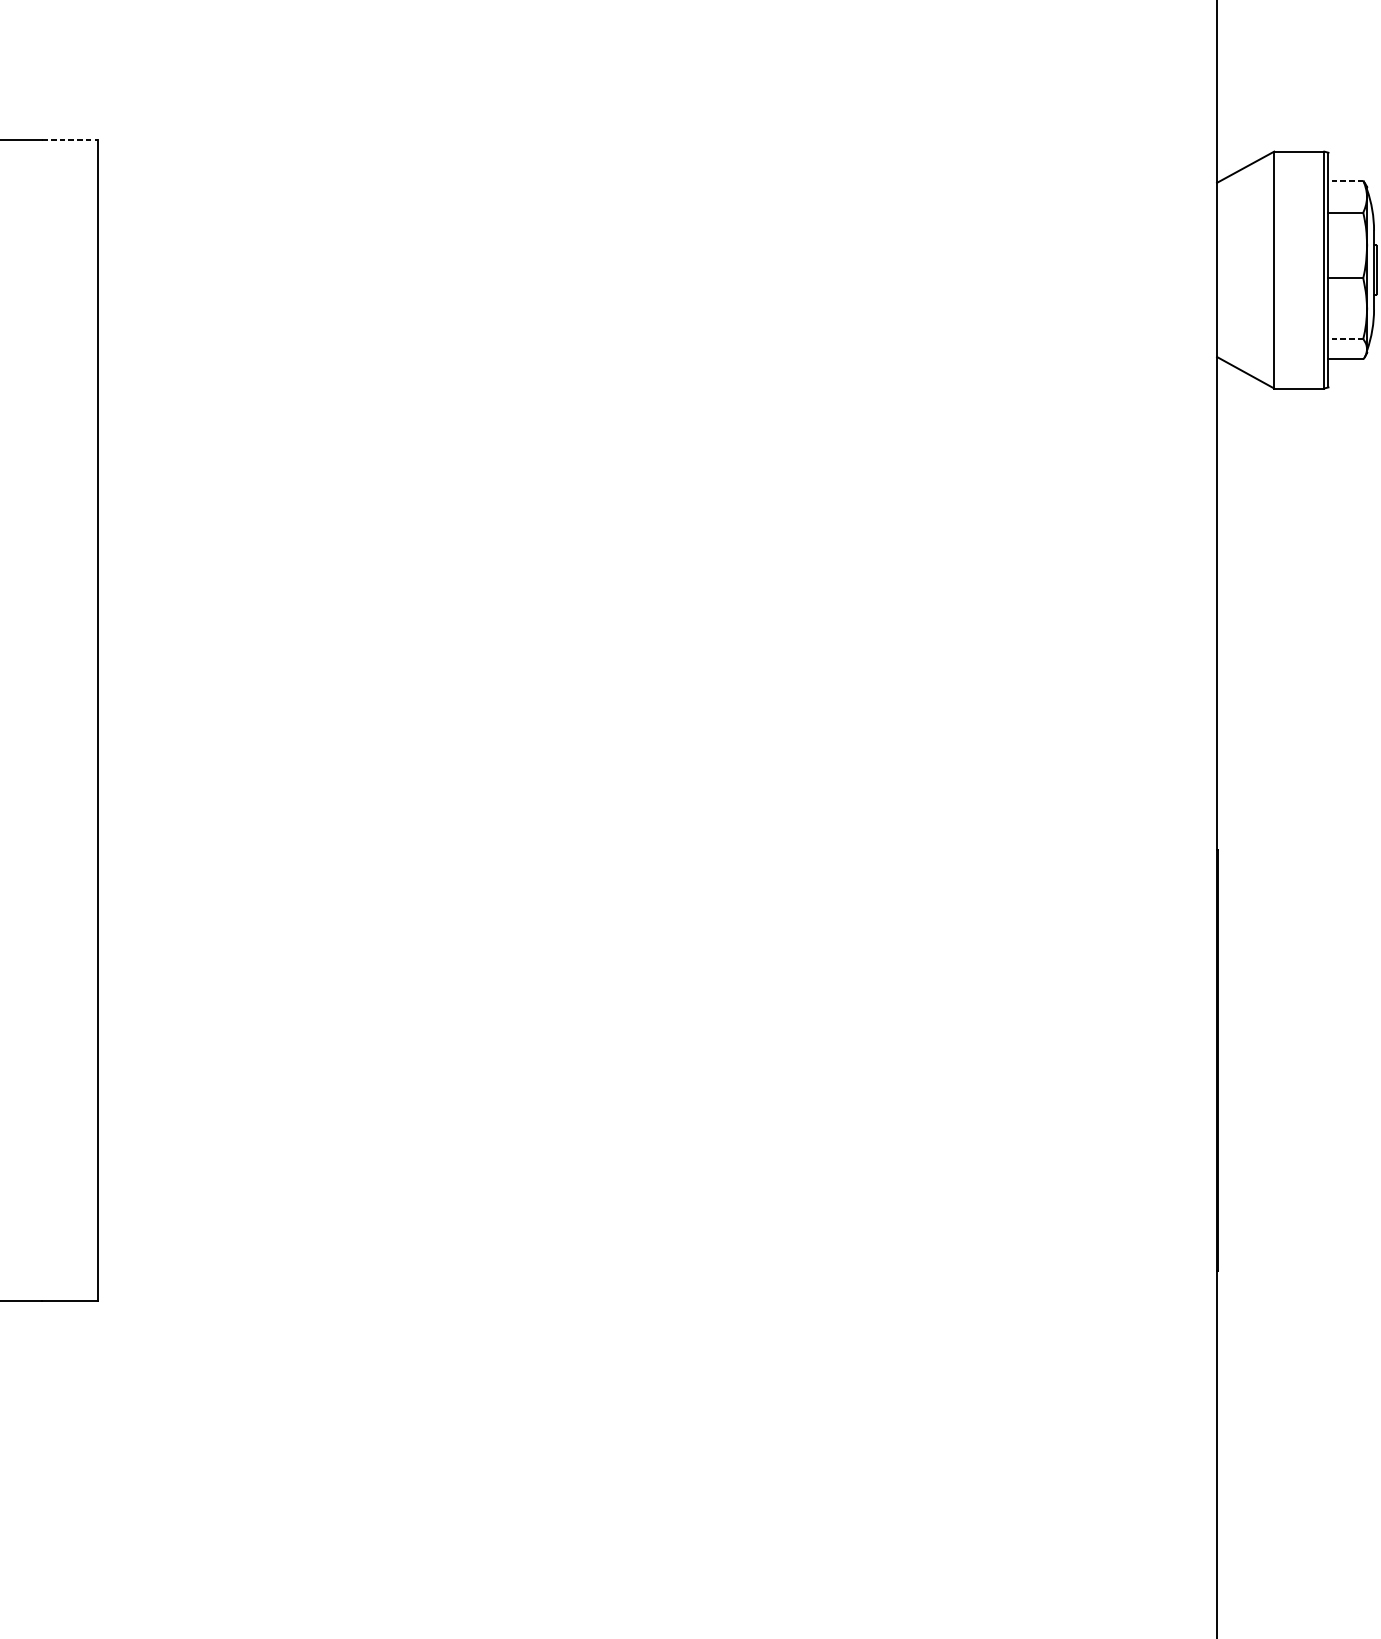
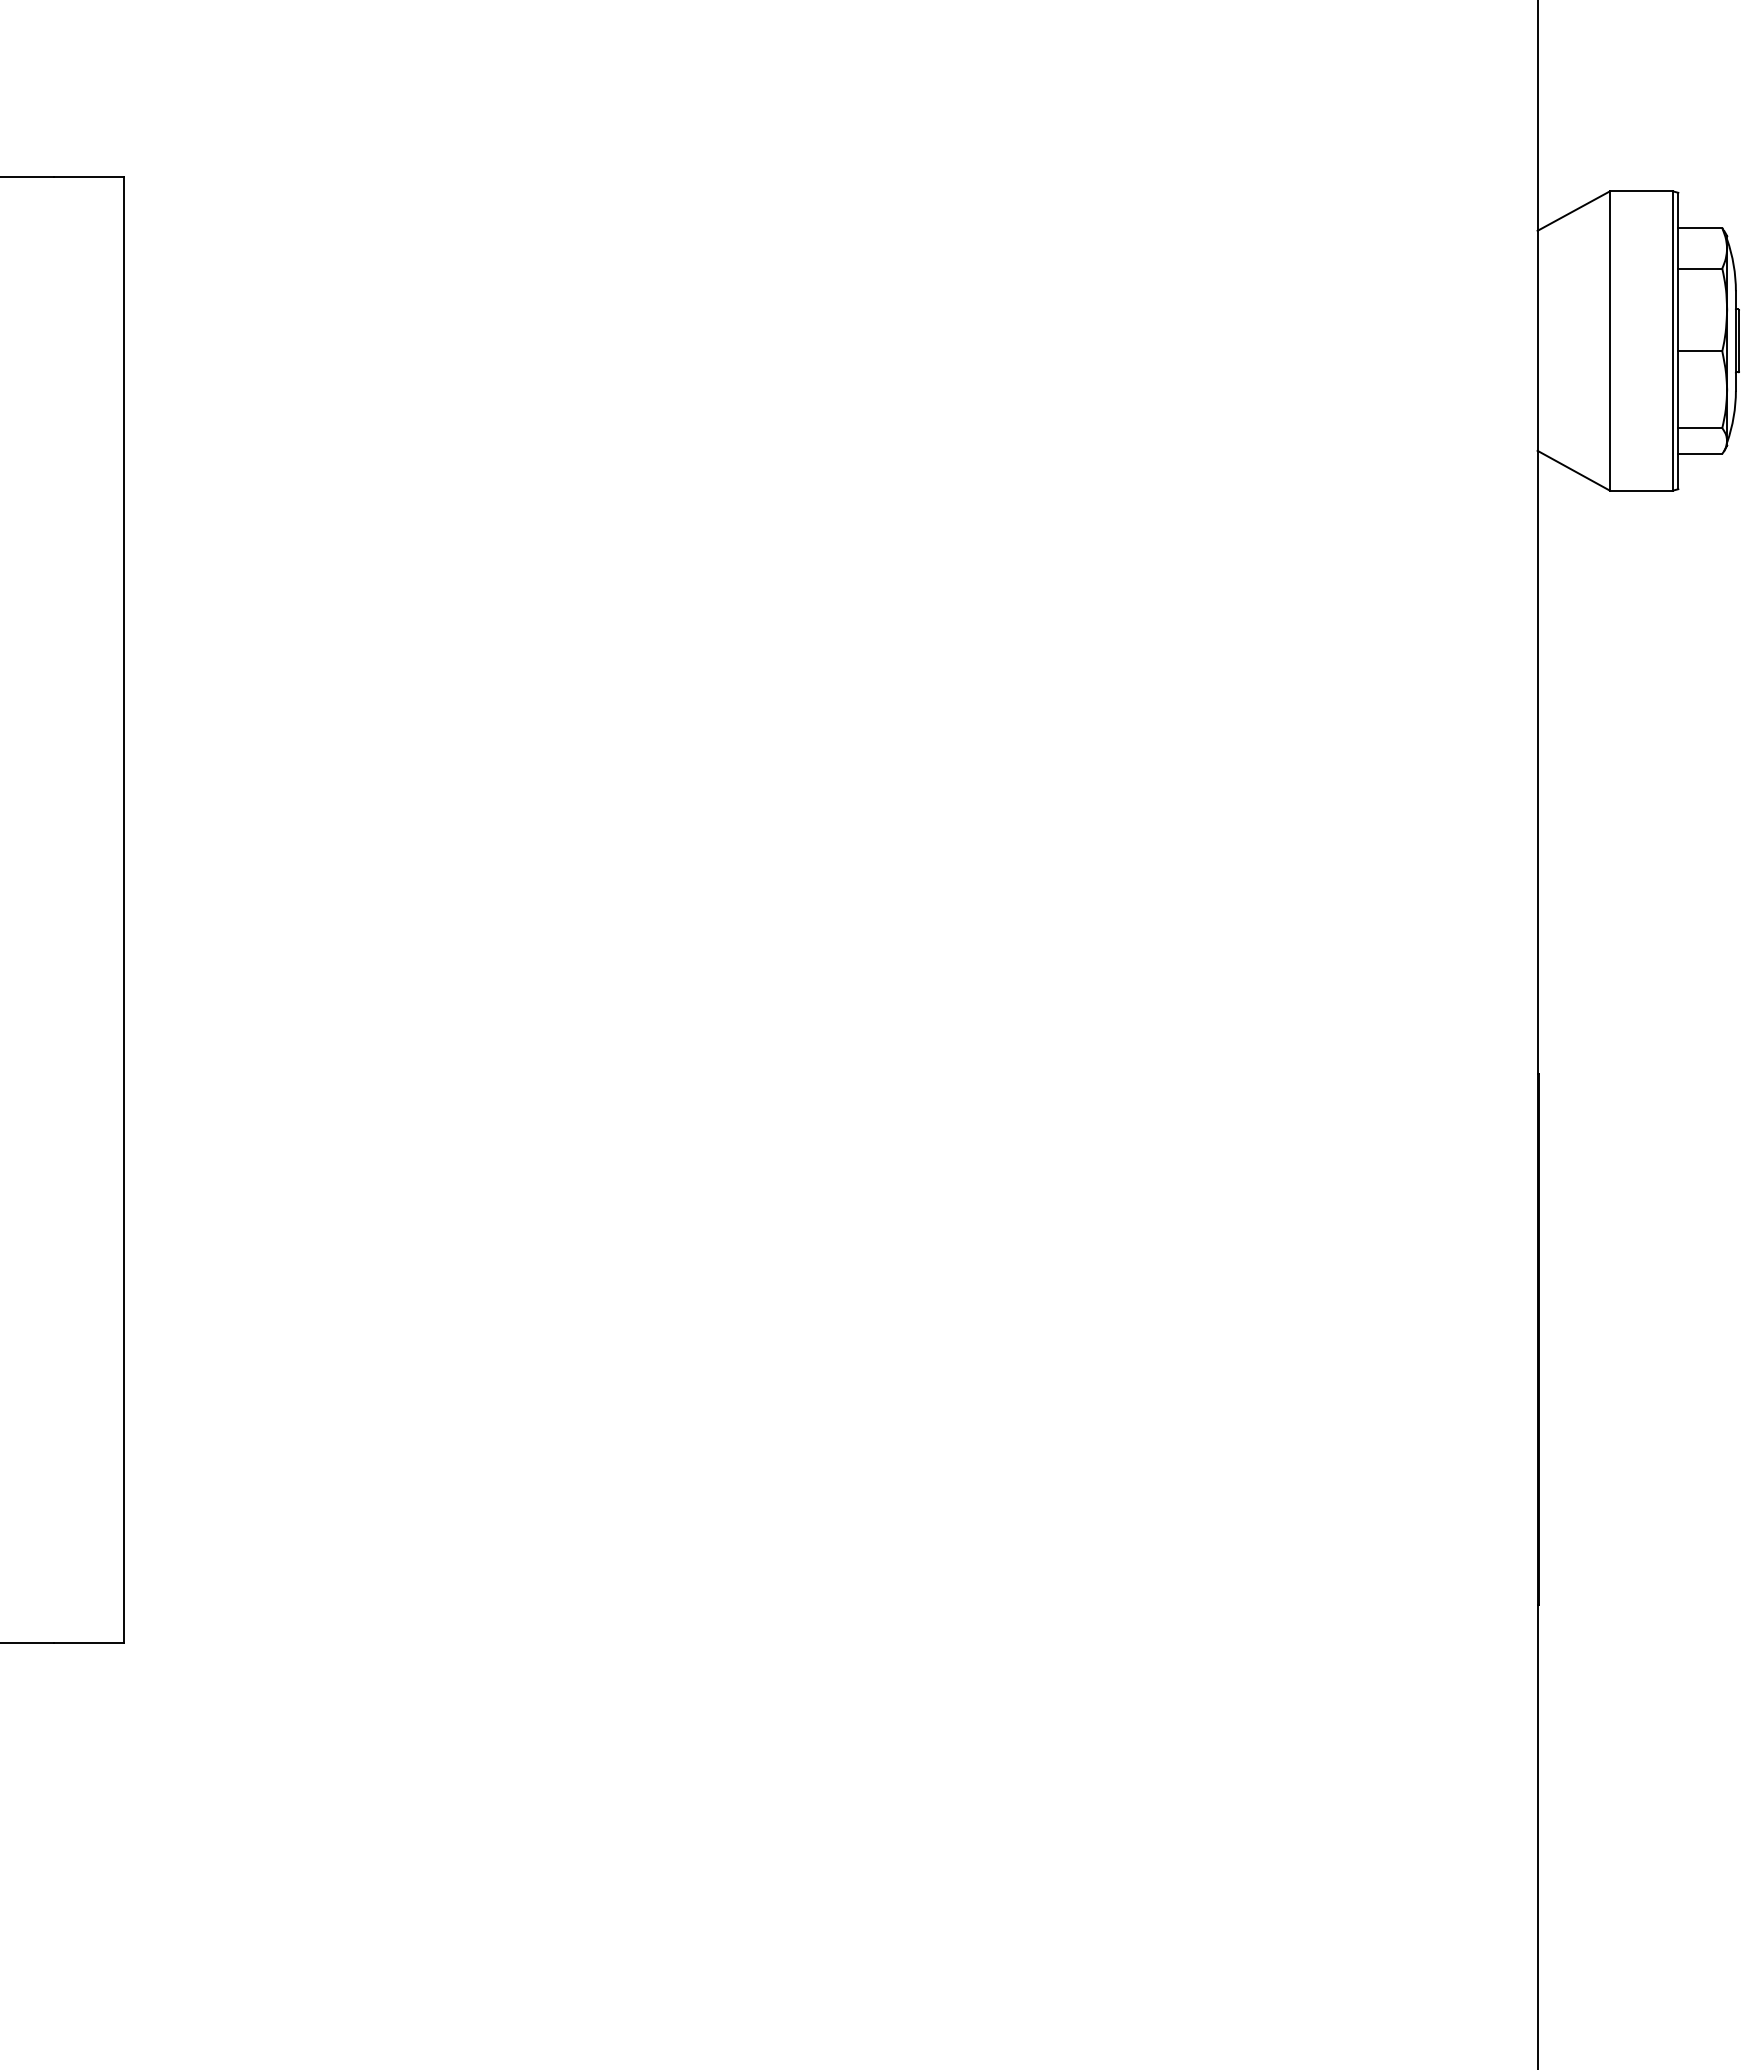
line: (69, 139) -> (88, 176), dashed -> solid
line: (1346, 180) -> (1700, 228), dashed -> solid
line: (1346, 339) -> (1700, 428), dashed -> solid

